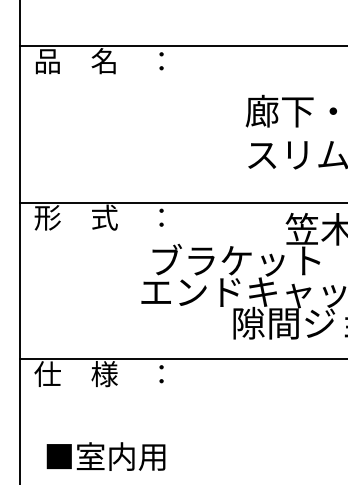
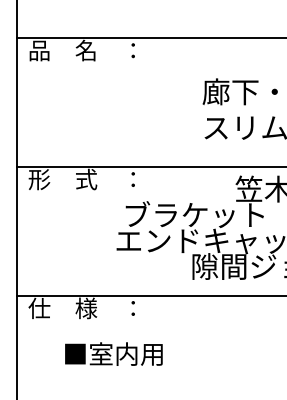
text: (105, 456) -> (113, 354), moved

